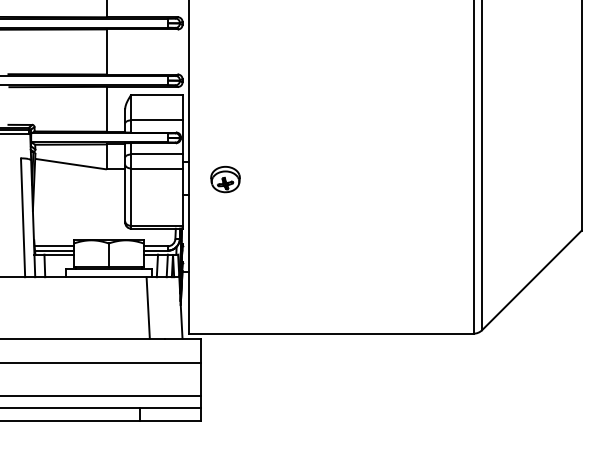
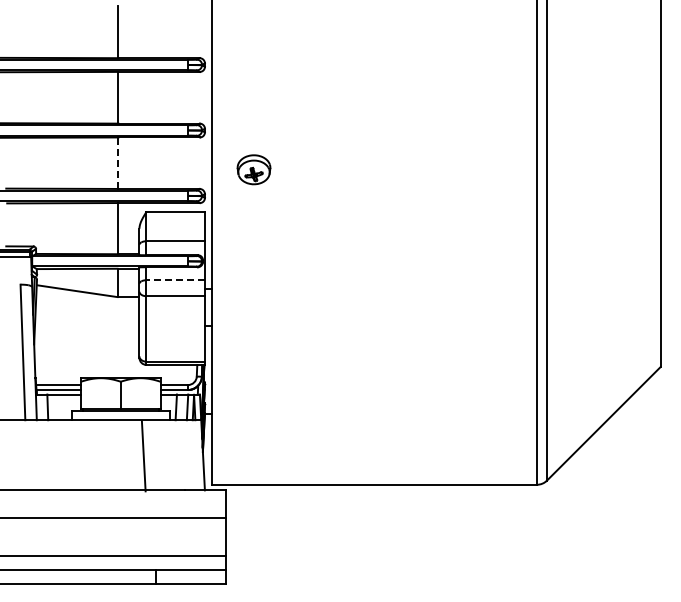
line: (106, 52) -> (118, 163), solid -> dashed
line: (156, 154) -> (175, 280), solid -> dashed
part: (225, 179) -> (253, 169), moved
line: (147, 308) -> (143, 456), moved

